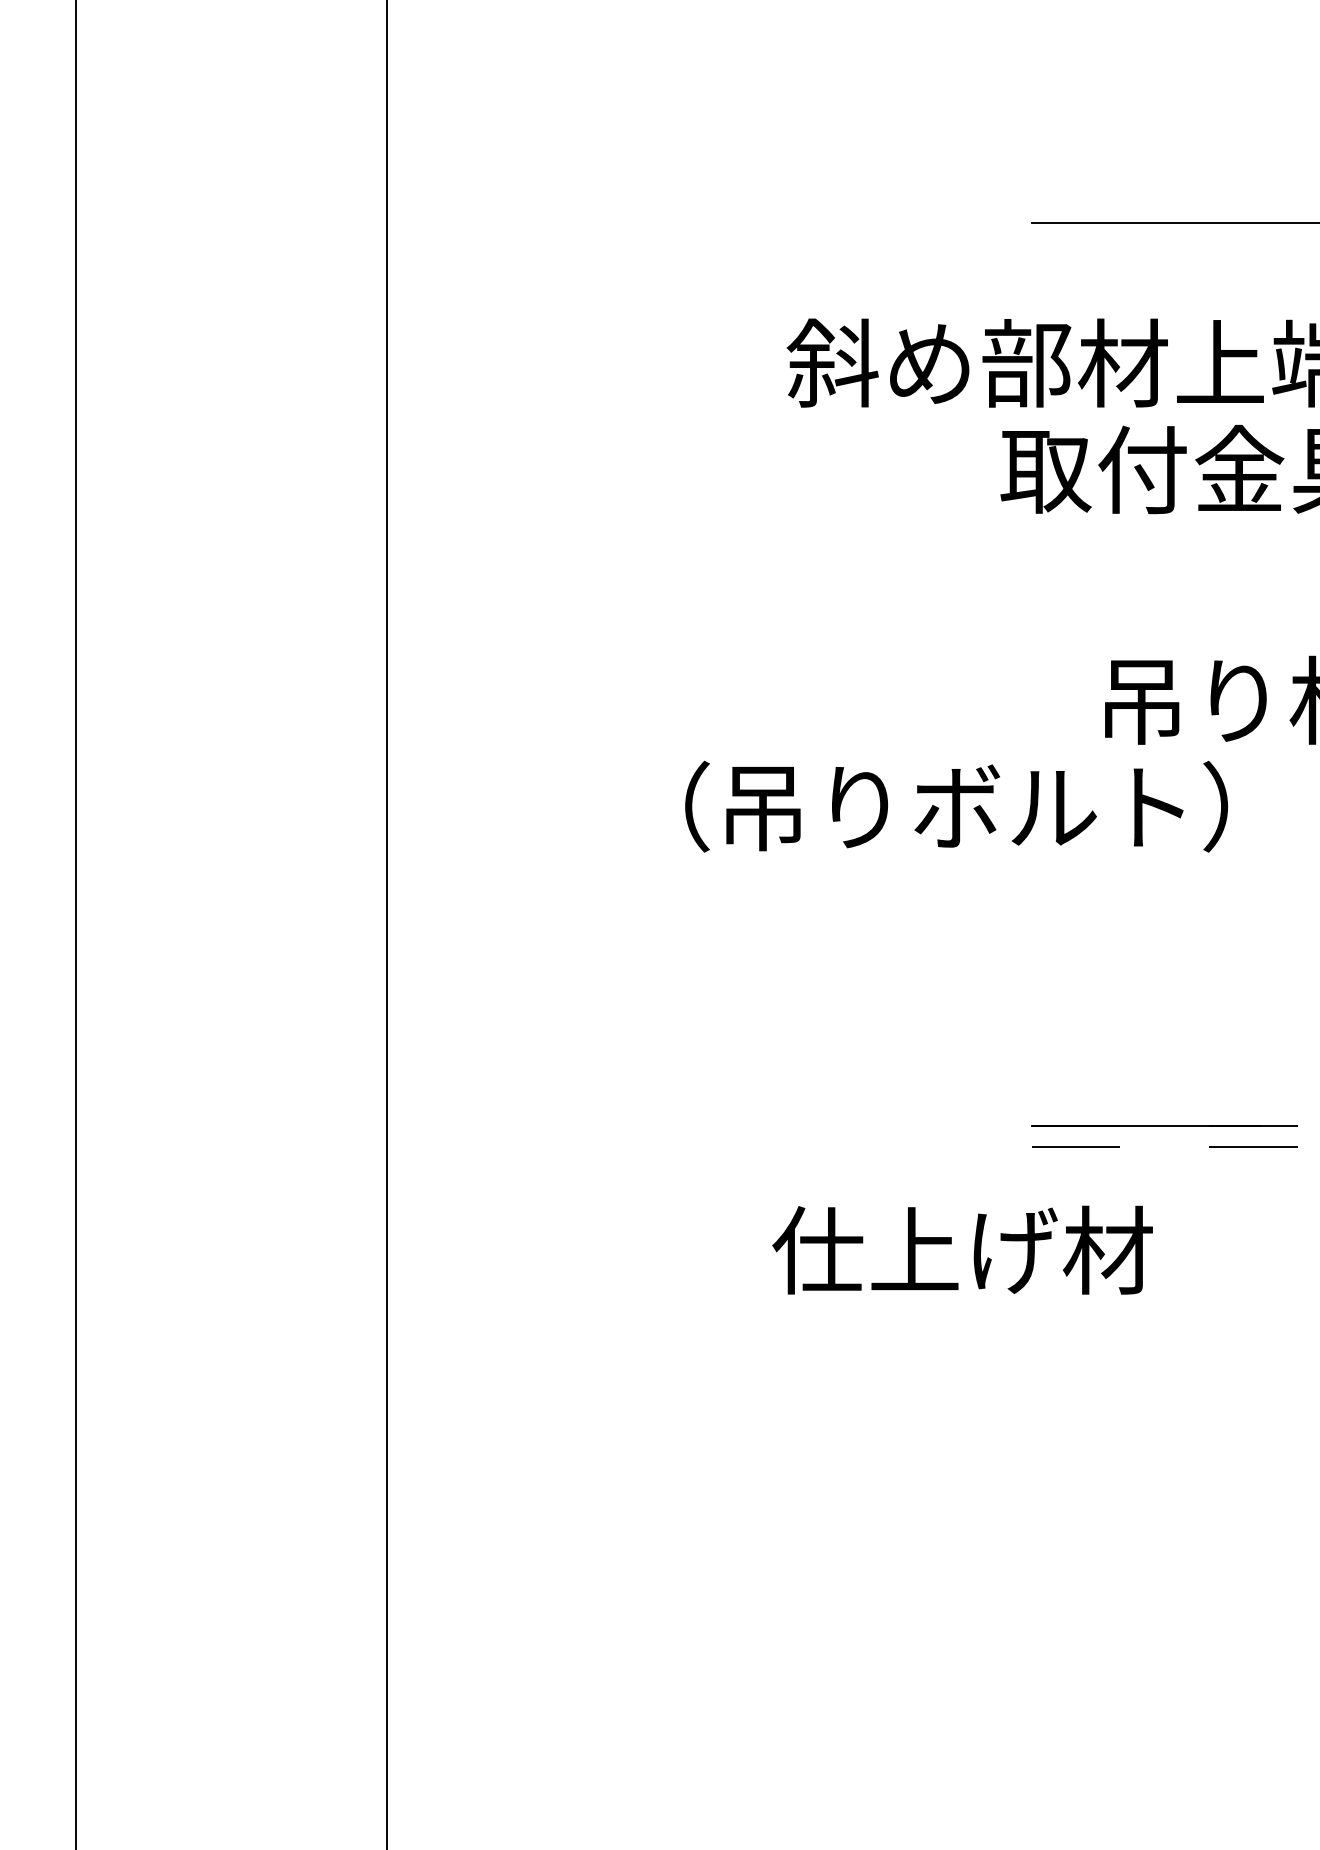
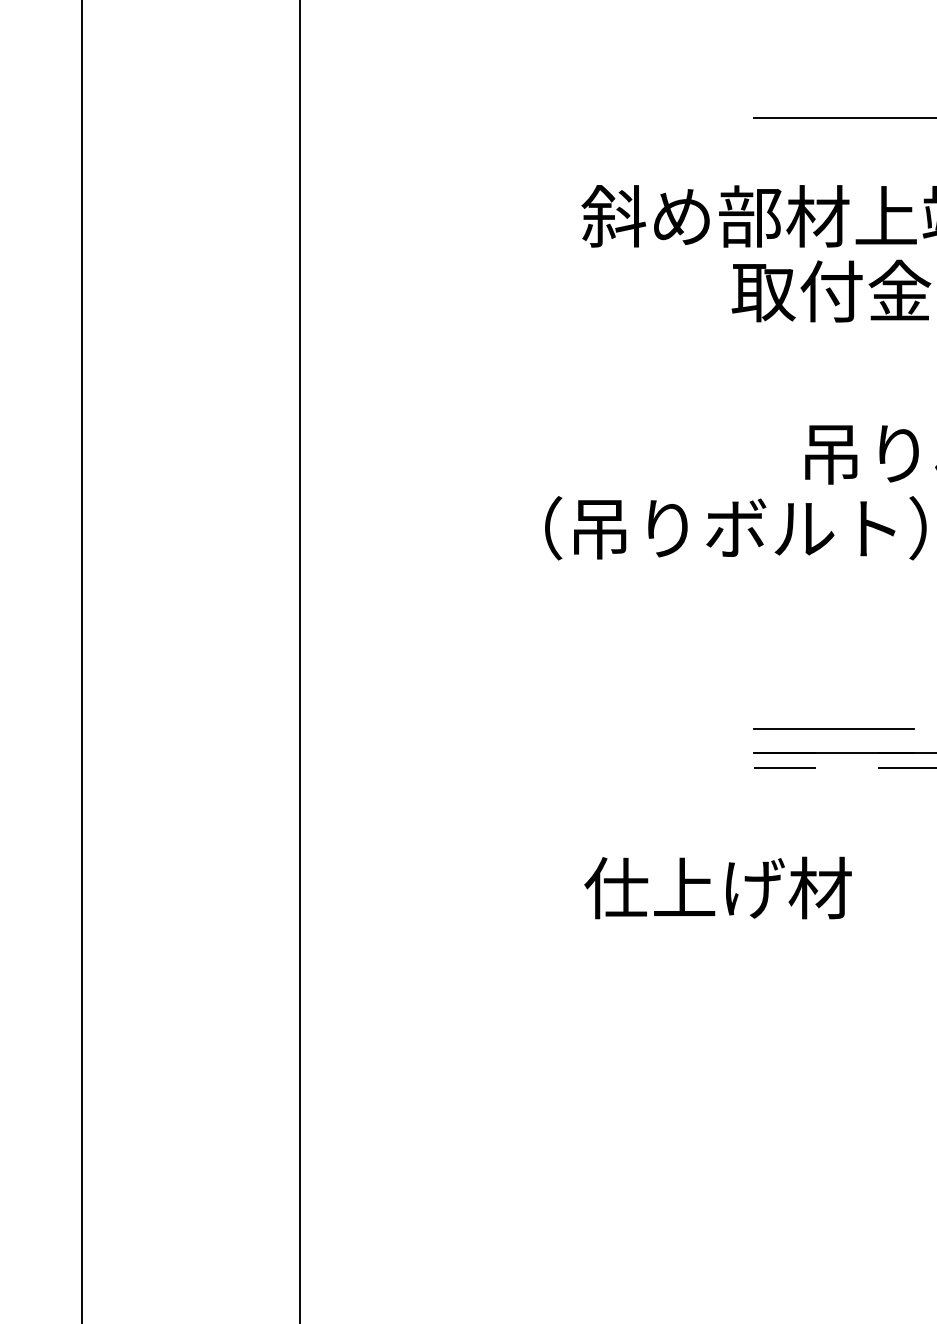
text: (956, 807) -> (735, 528), moved
line: (1145, 1091) -> (833, 728), added
text: (961, 1249) -> (717, 887), moved

